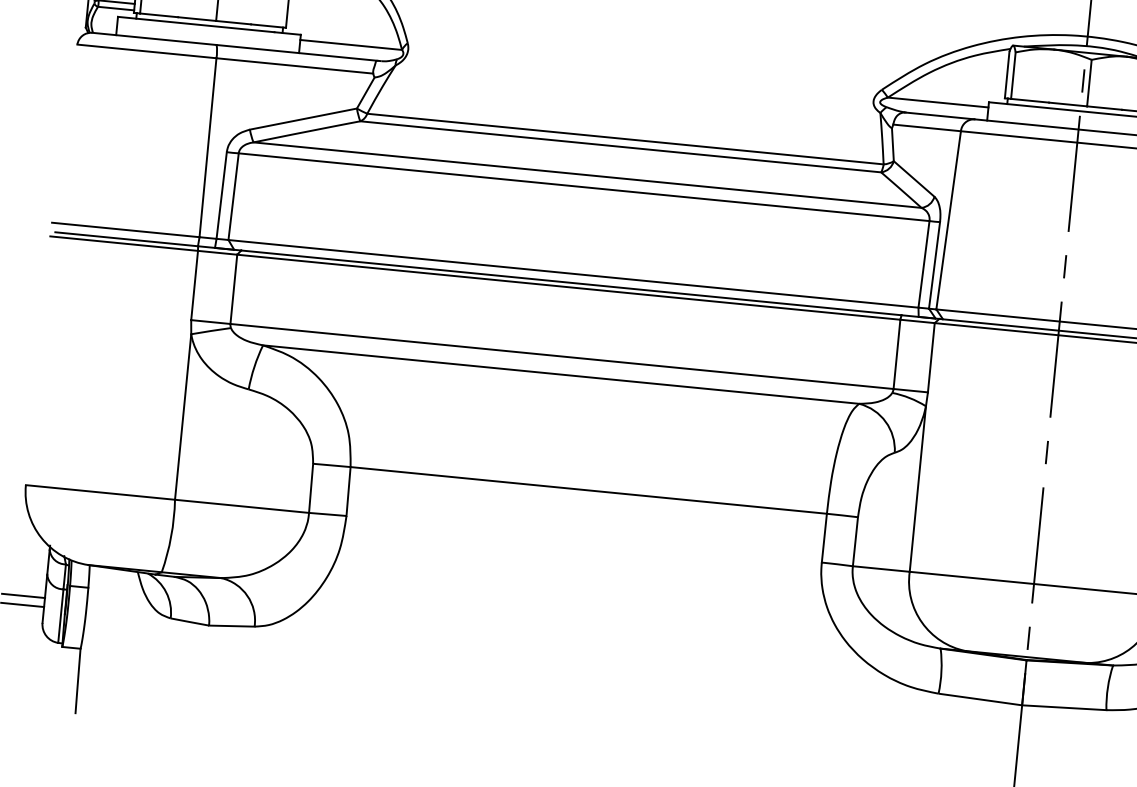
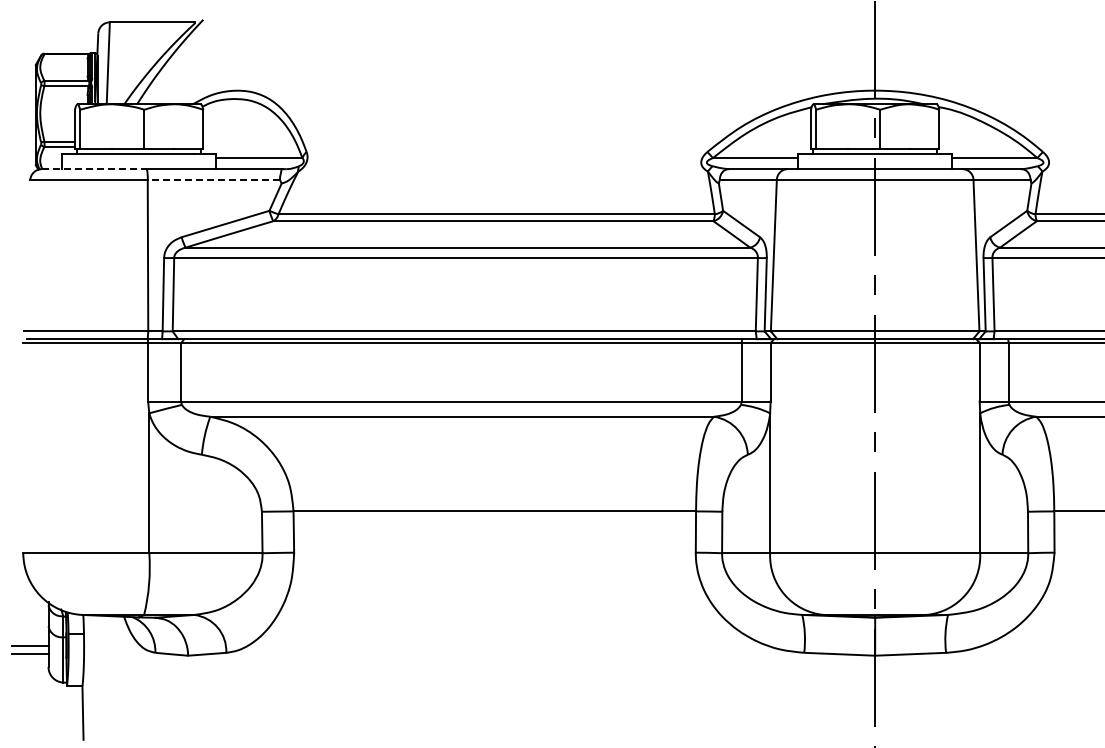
line: (154, 39) -> (94, 169), solid -> dashed
line: (294, 66) -> (213, 180), solid -> dashed

